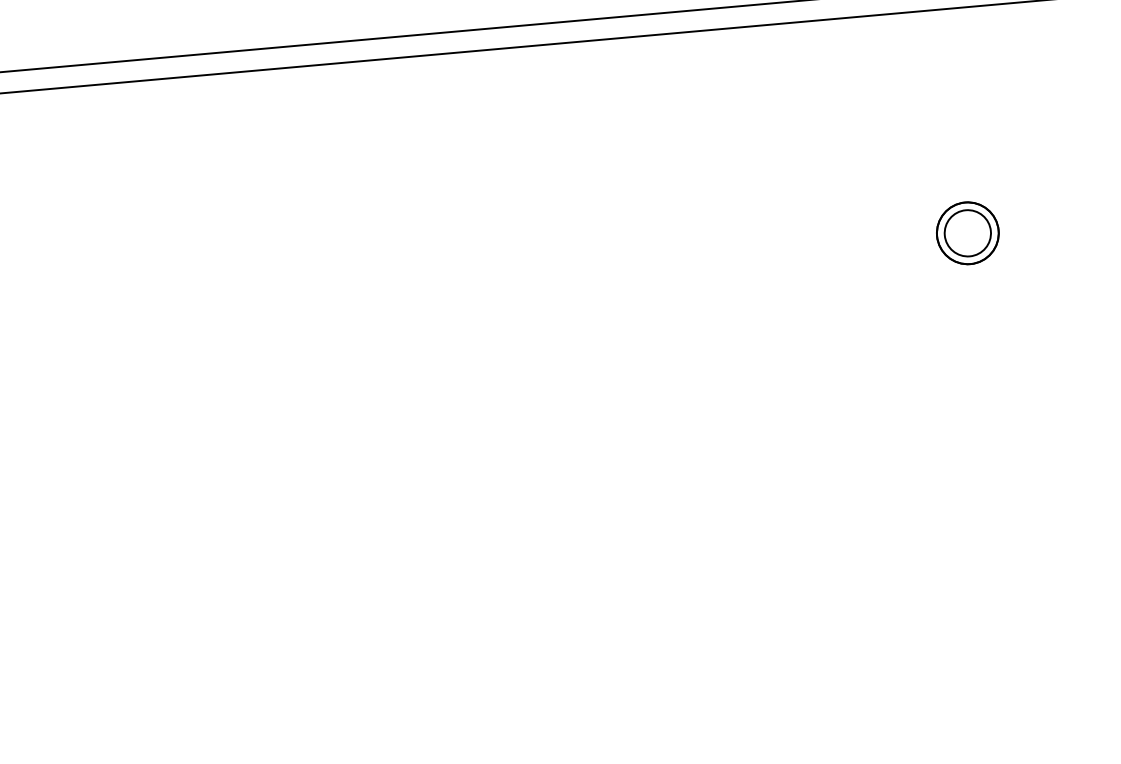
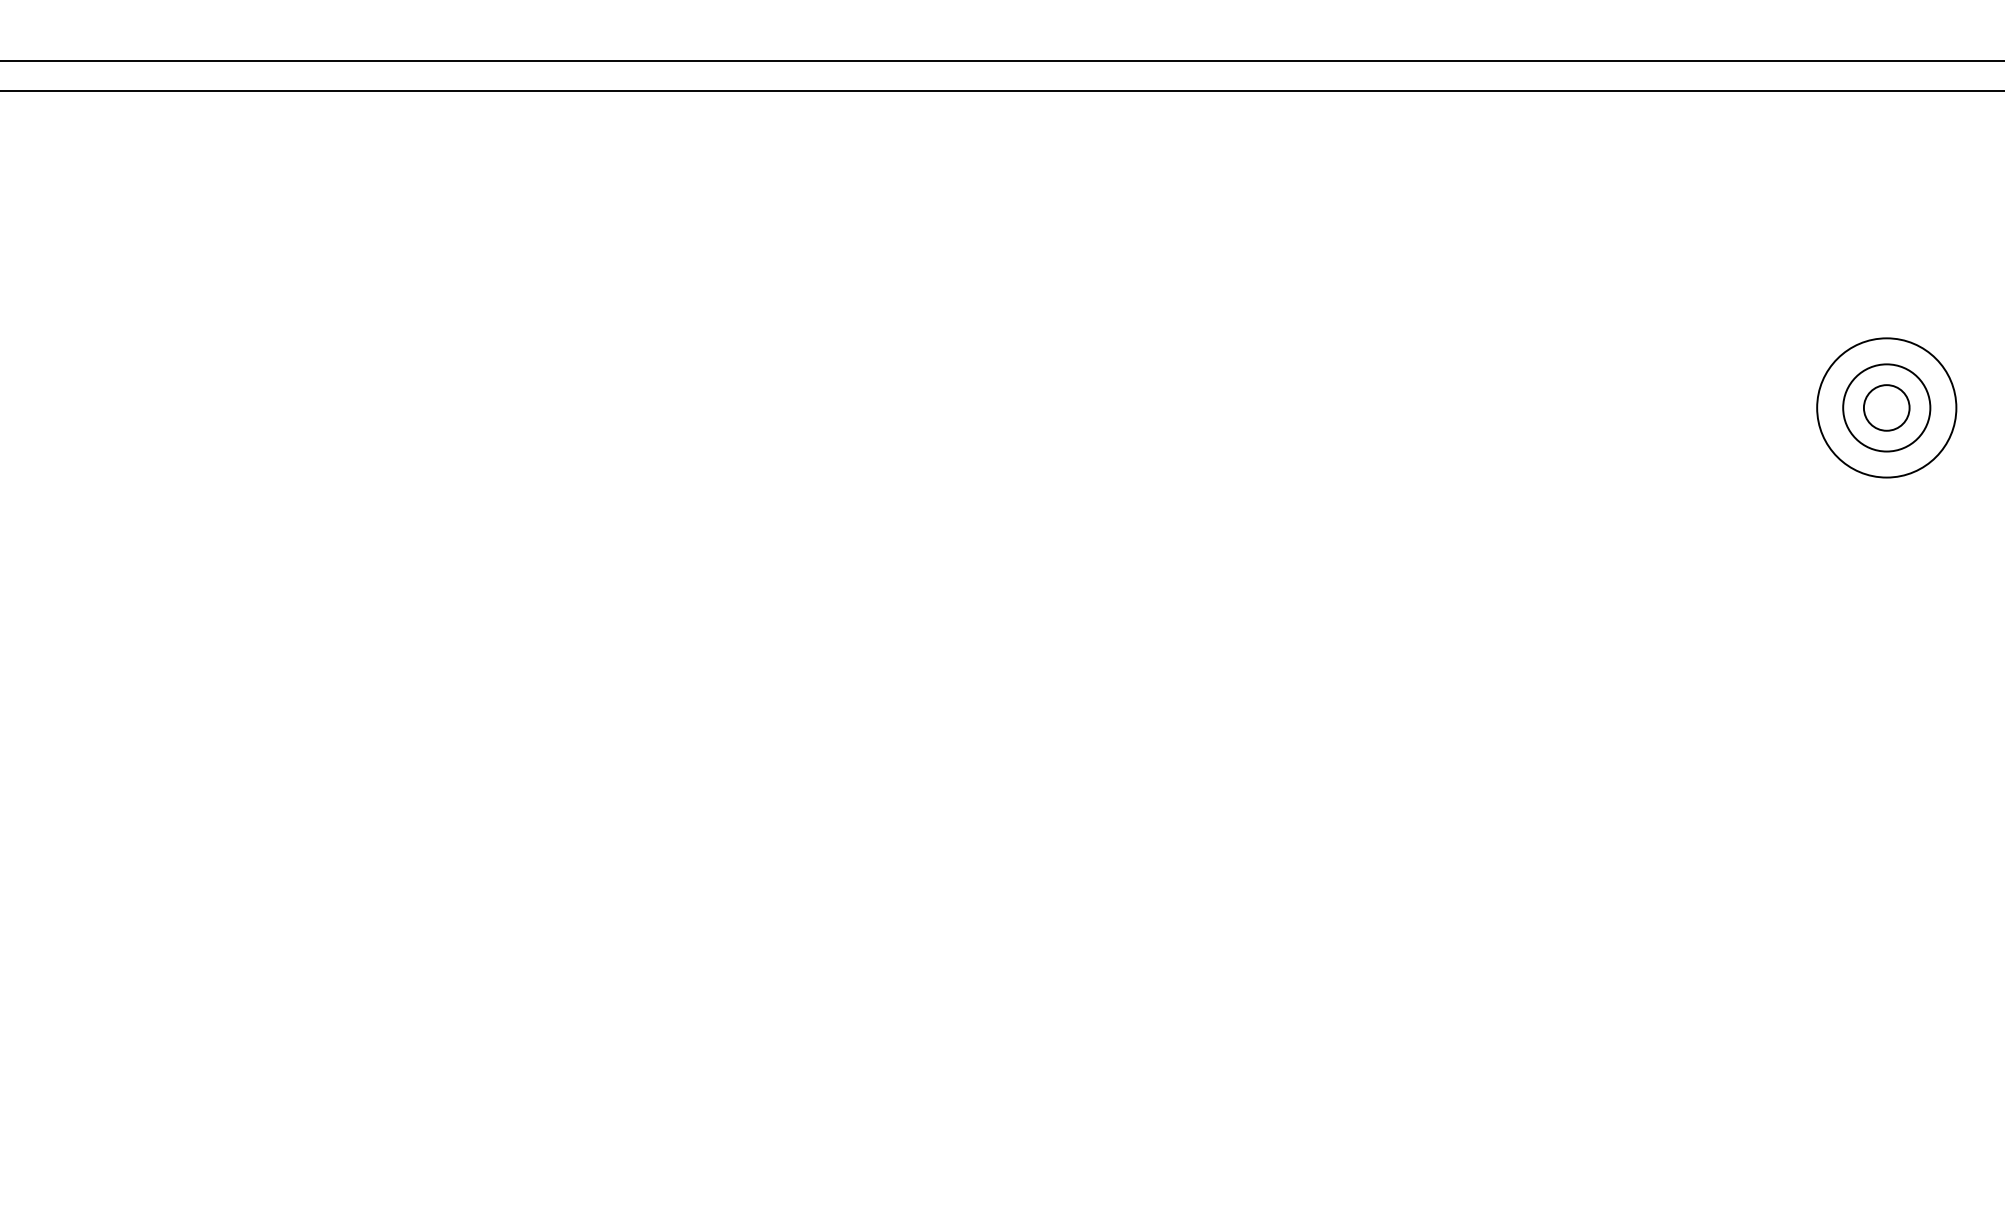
circle: (967, 233) -> (1886, 407), size x0.7
circle: (967, 233) -> (1886, 407), size x1.6

